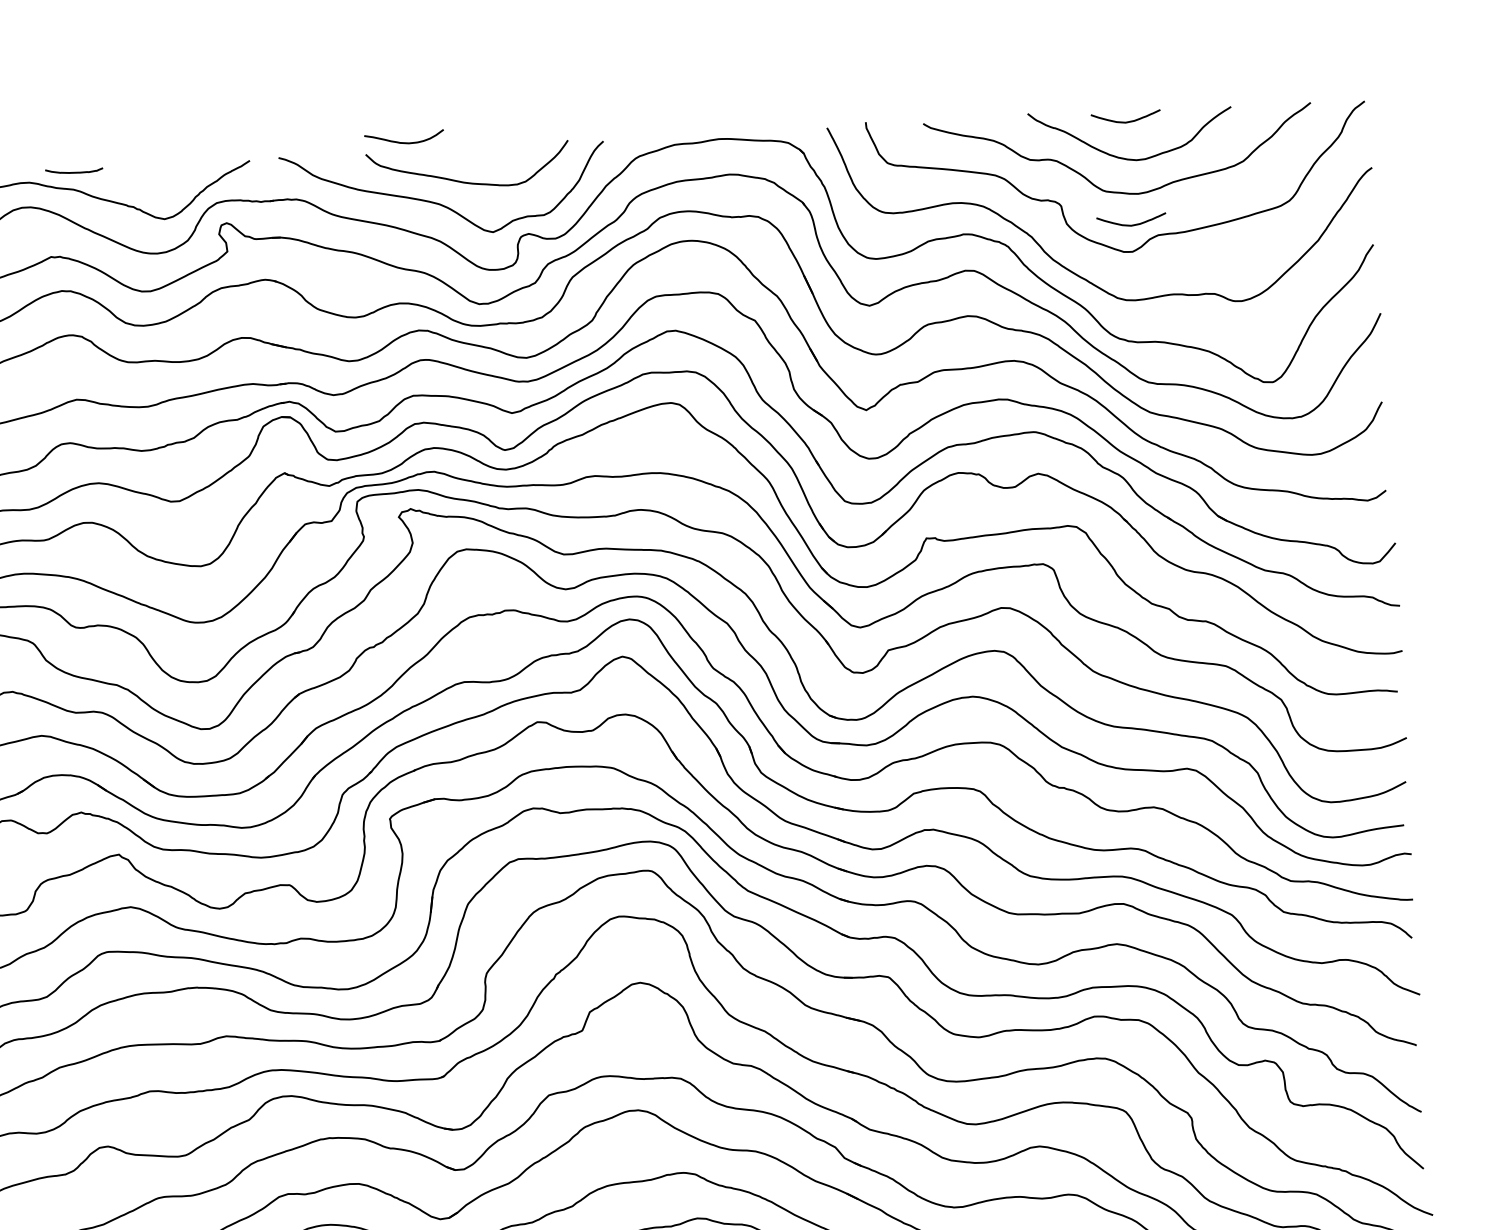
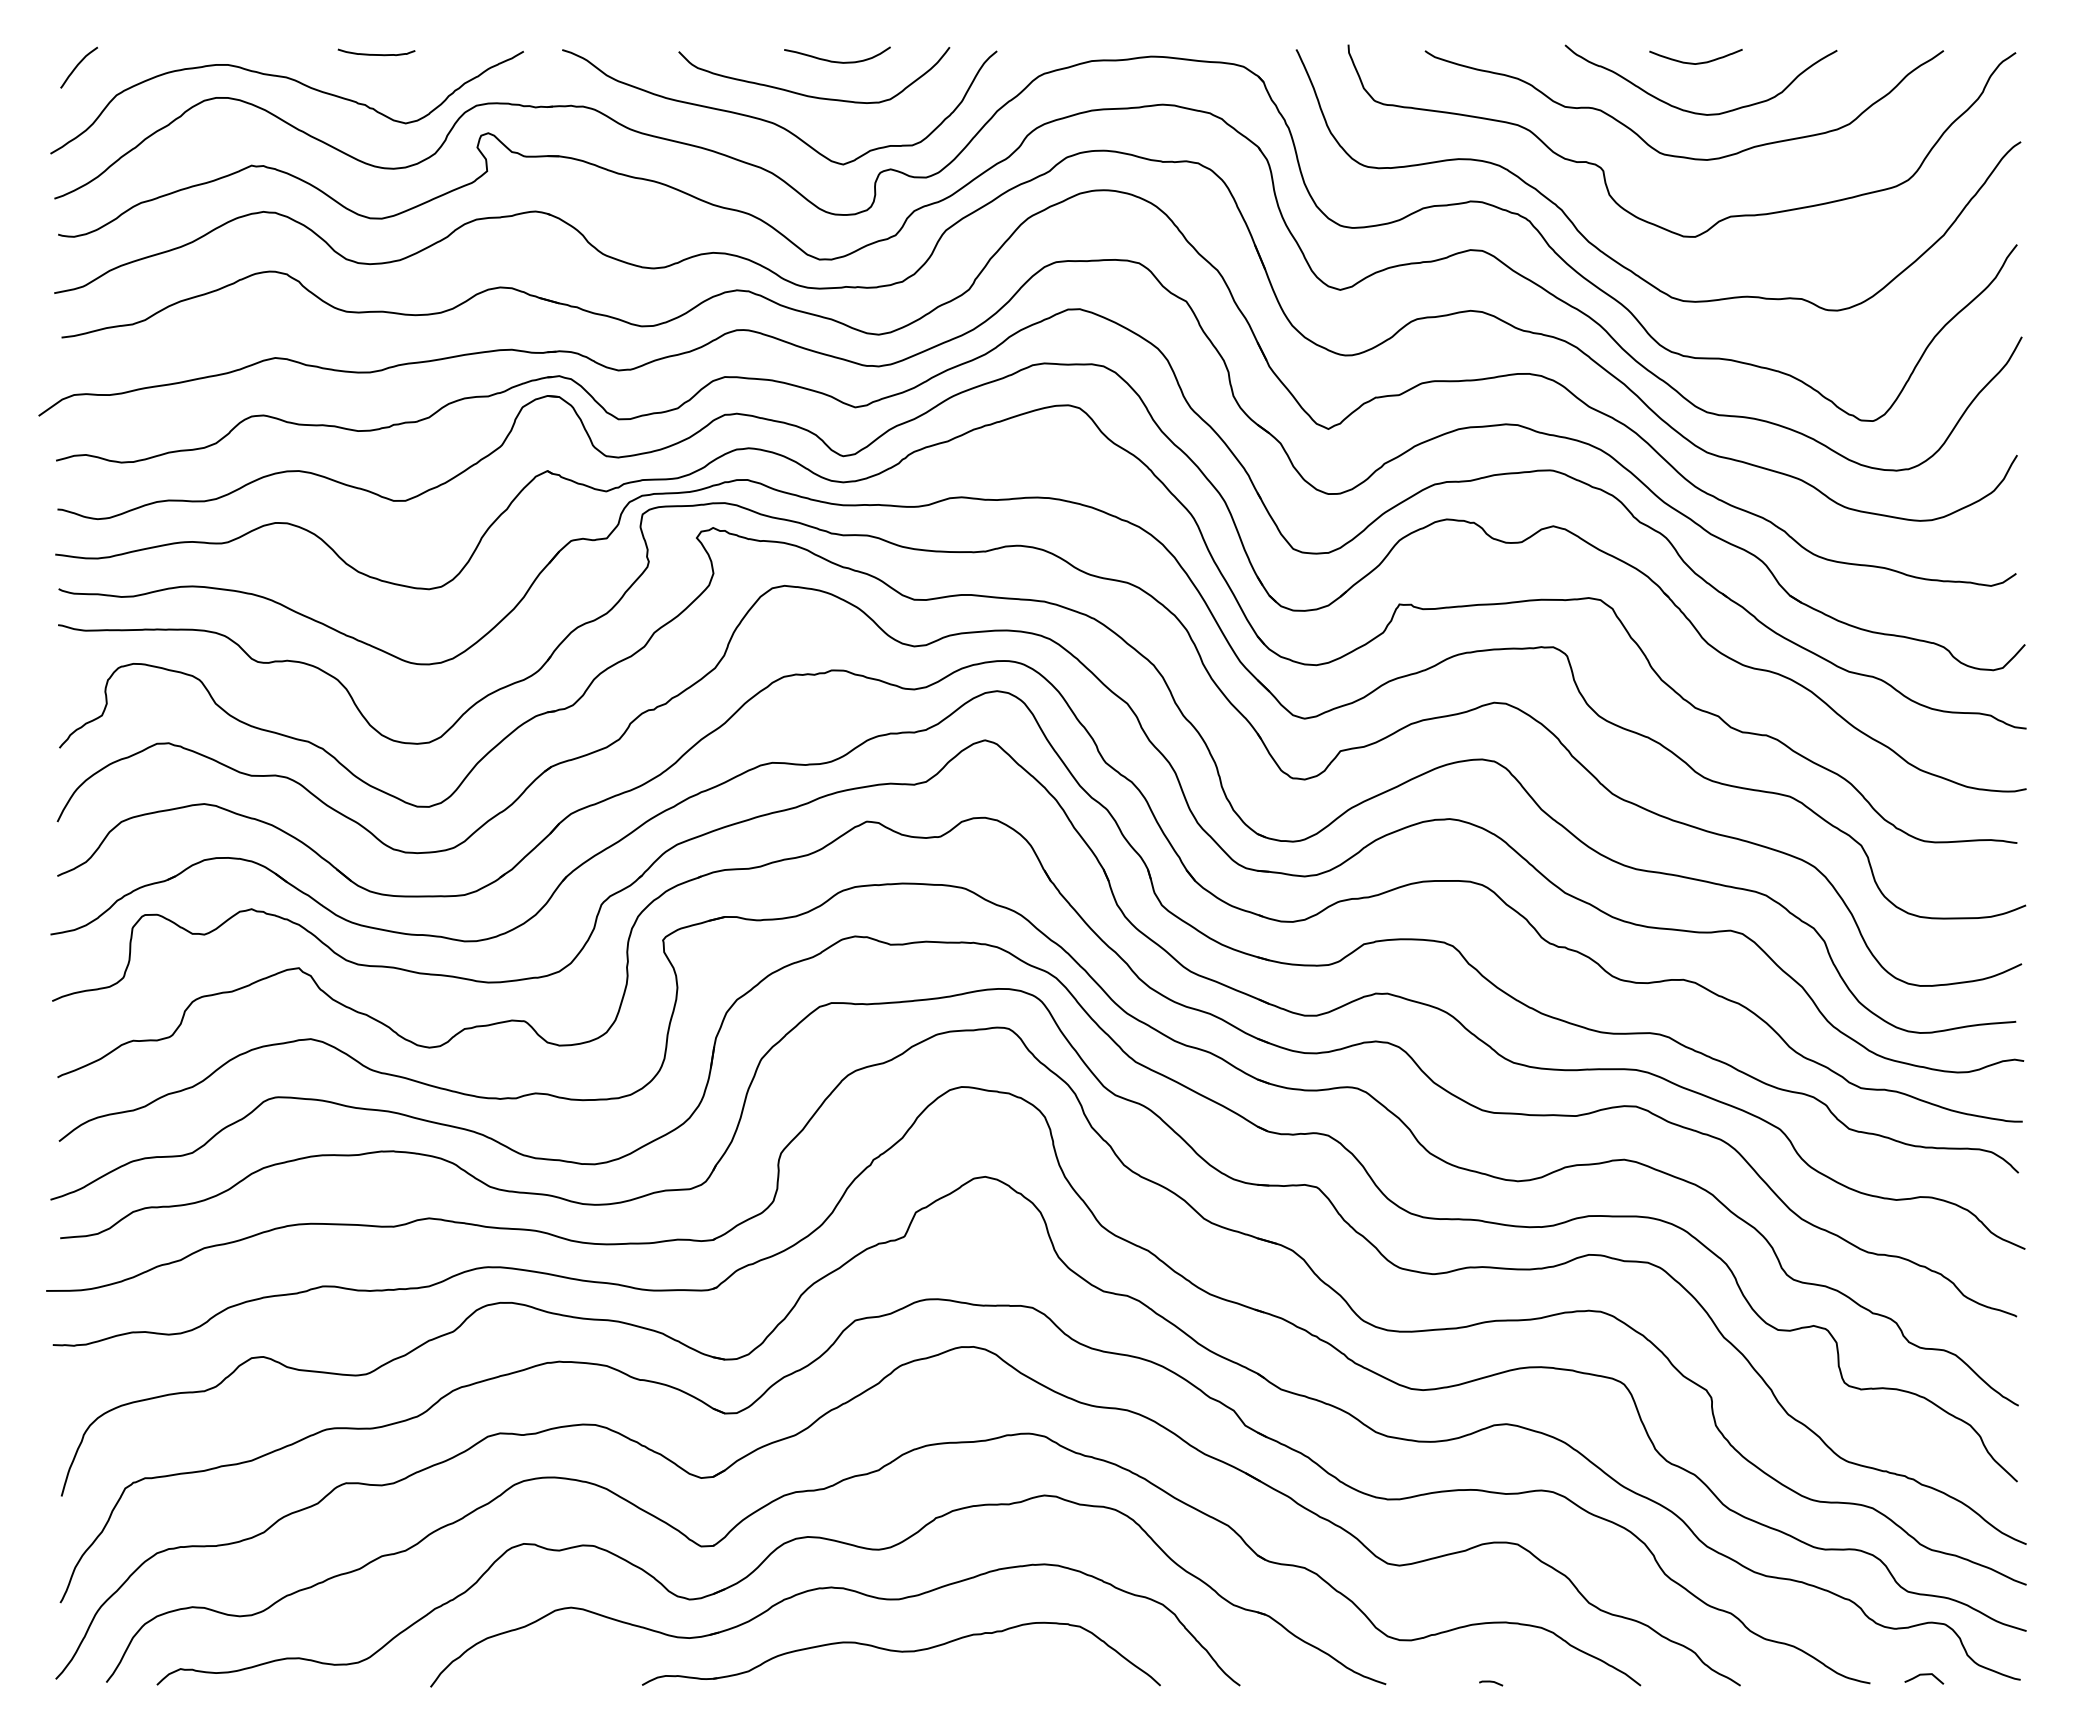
curve: (404, 142) -> (837, 61), moved
curve: (74, 172) -> (376, 54), moved
curve: (1132, 224) -> (1697, 200), removed

